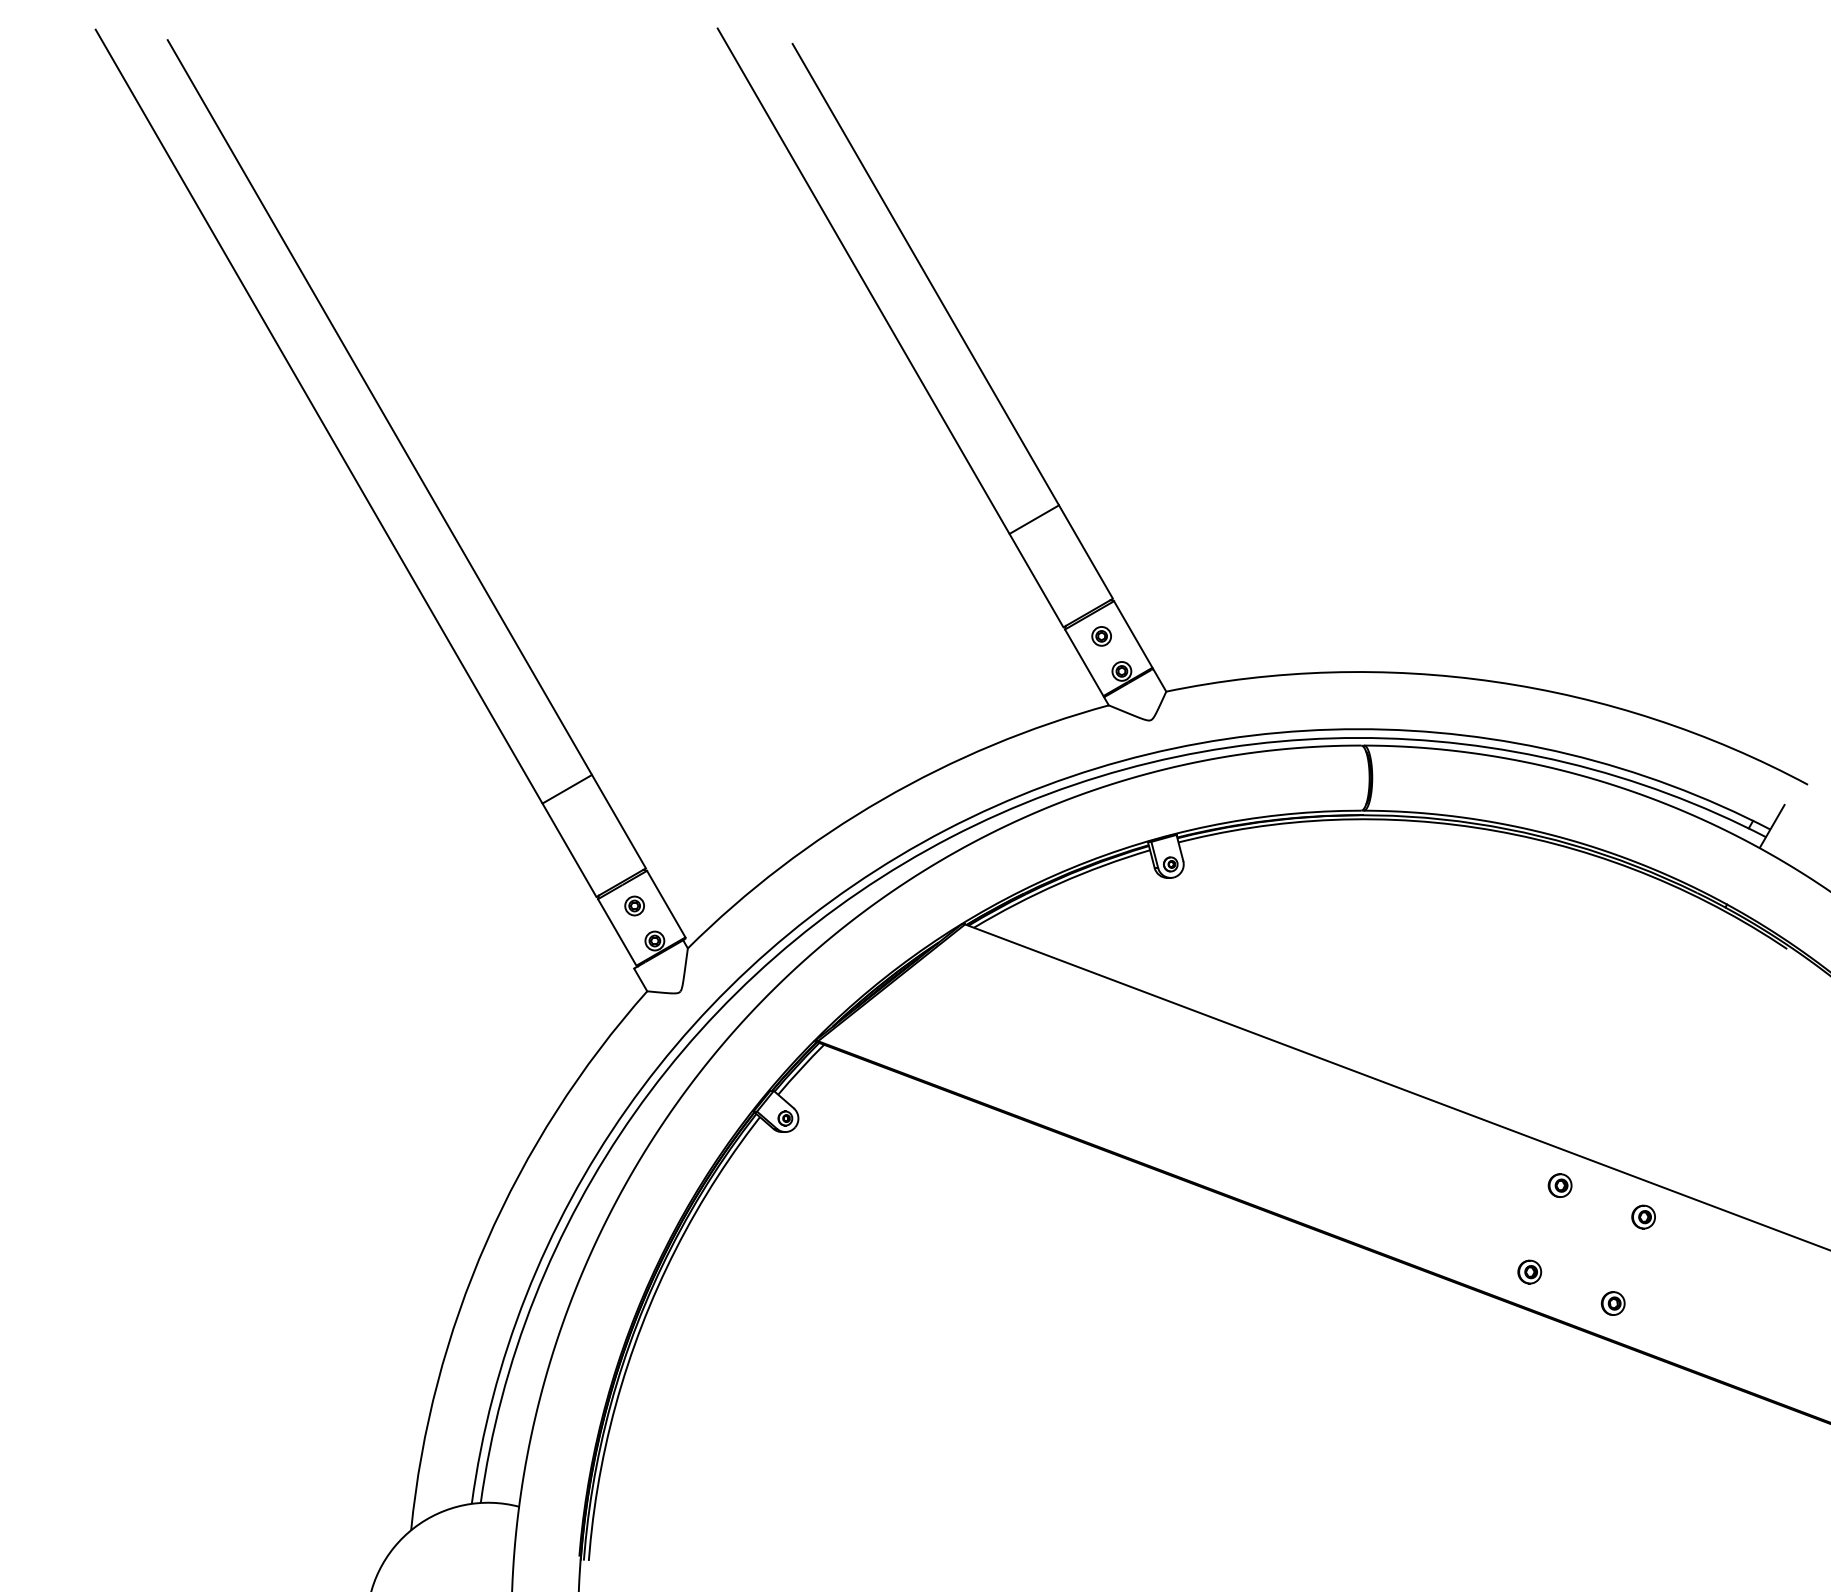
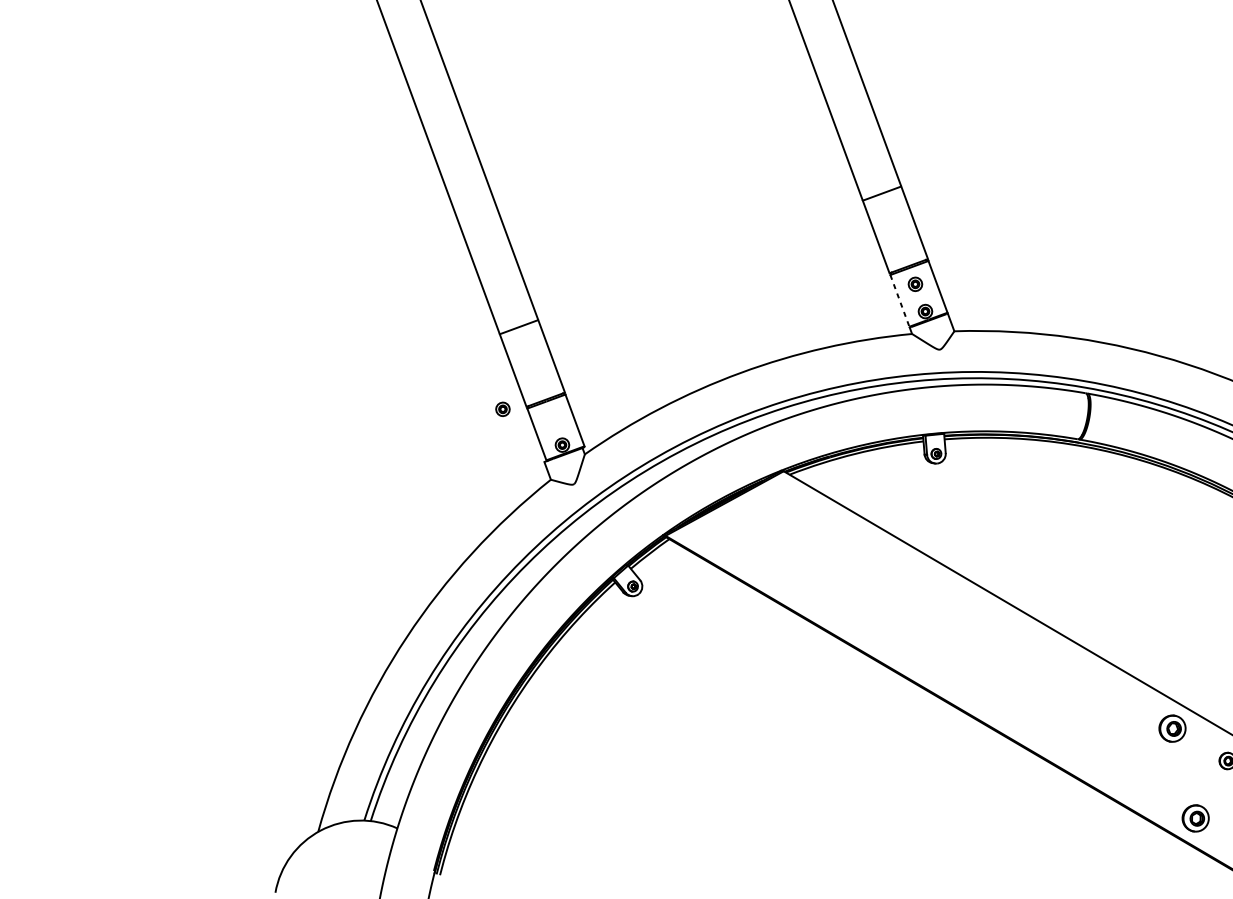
line: (1084, 663) -> (900, 301), solid -> dashed
part: (634, 905) -> (502, 408), moved
part: (1559, 1185) -> (1172, 728), size x1.6
part: (1529, 1271) -> (1140, 785), removed
part: (1612, 1303) -> (1195, 818), size x1.6

